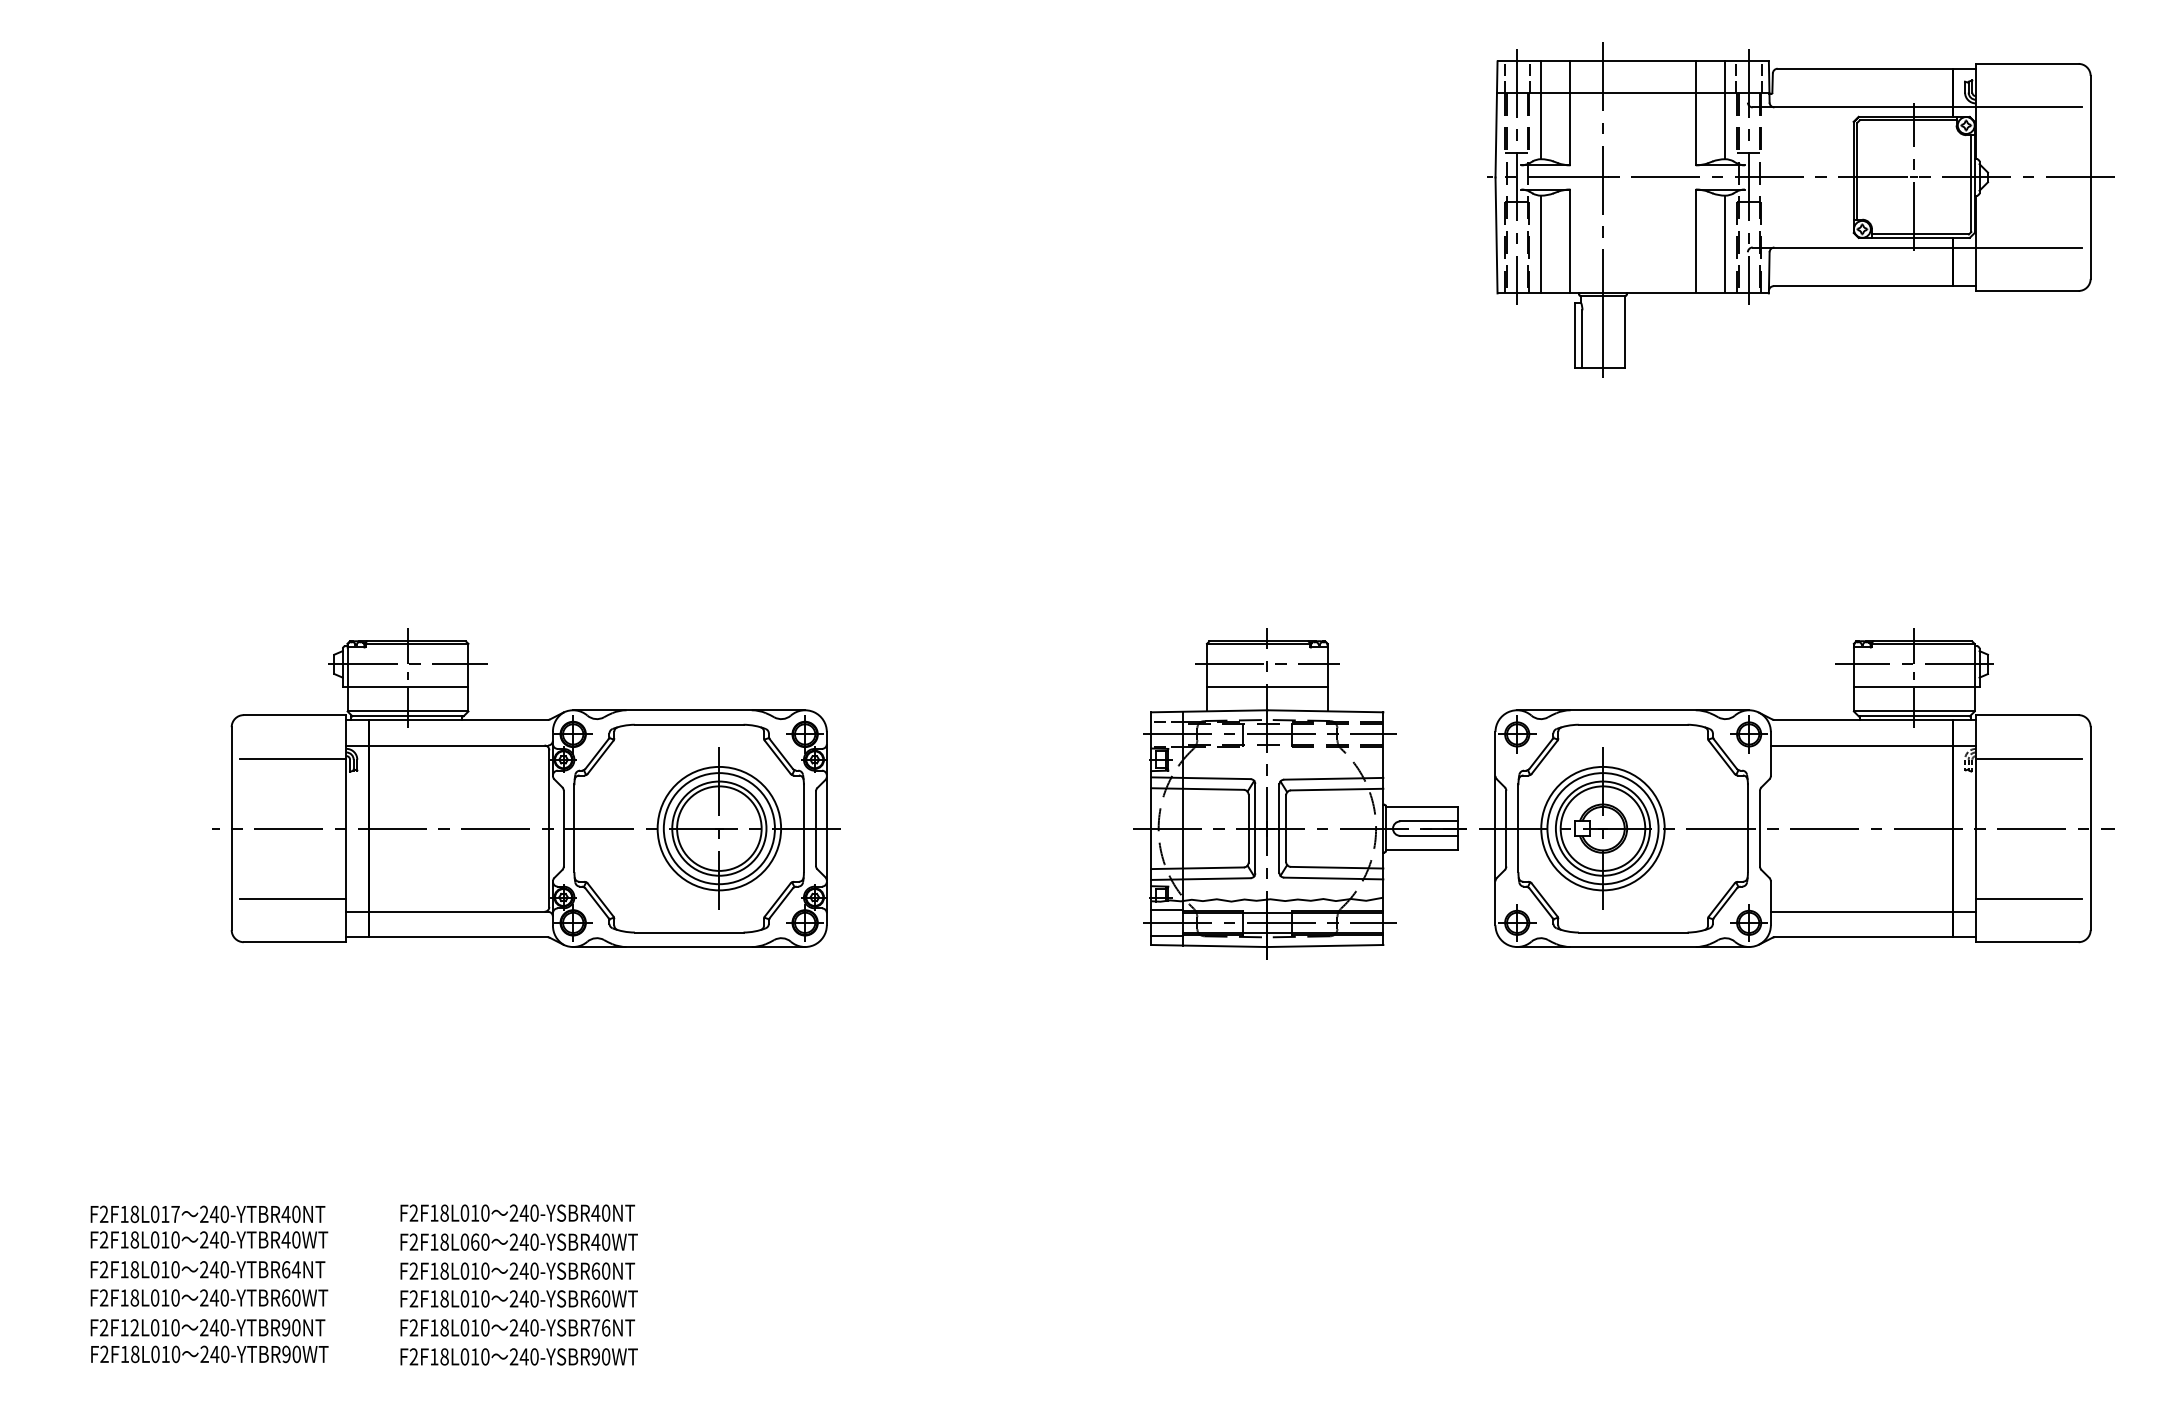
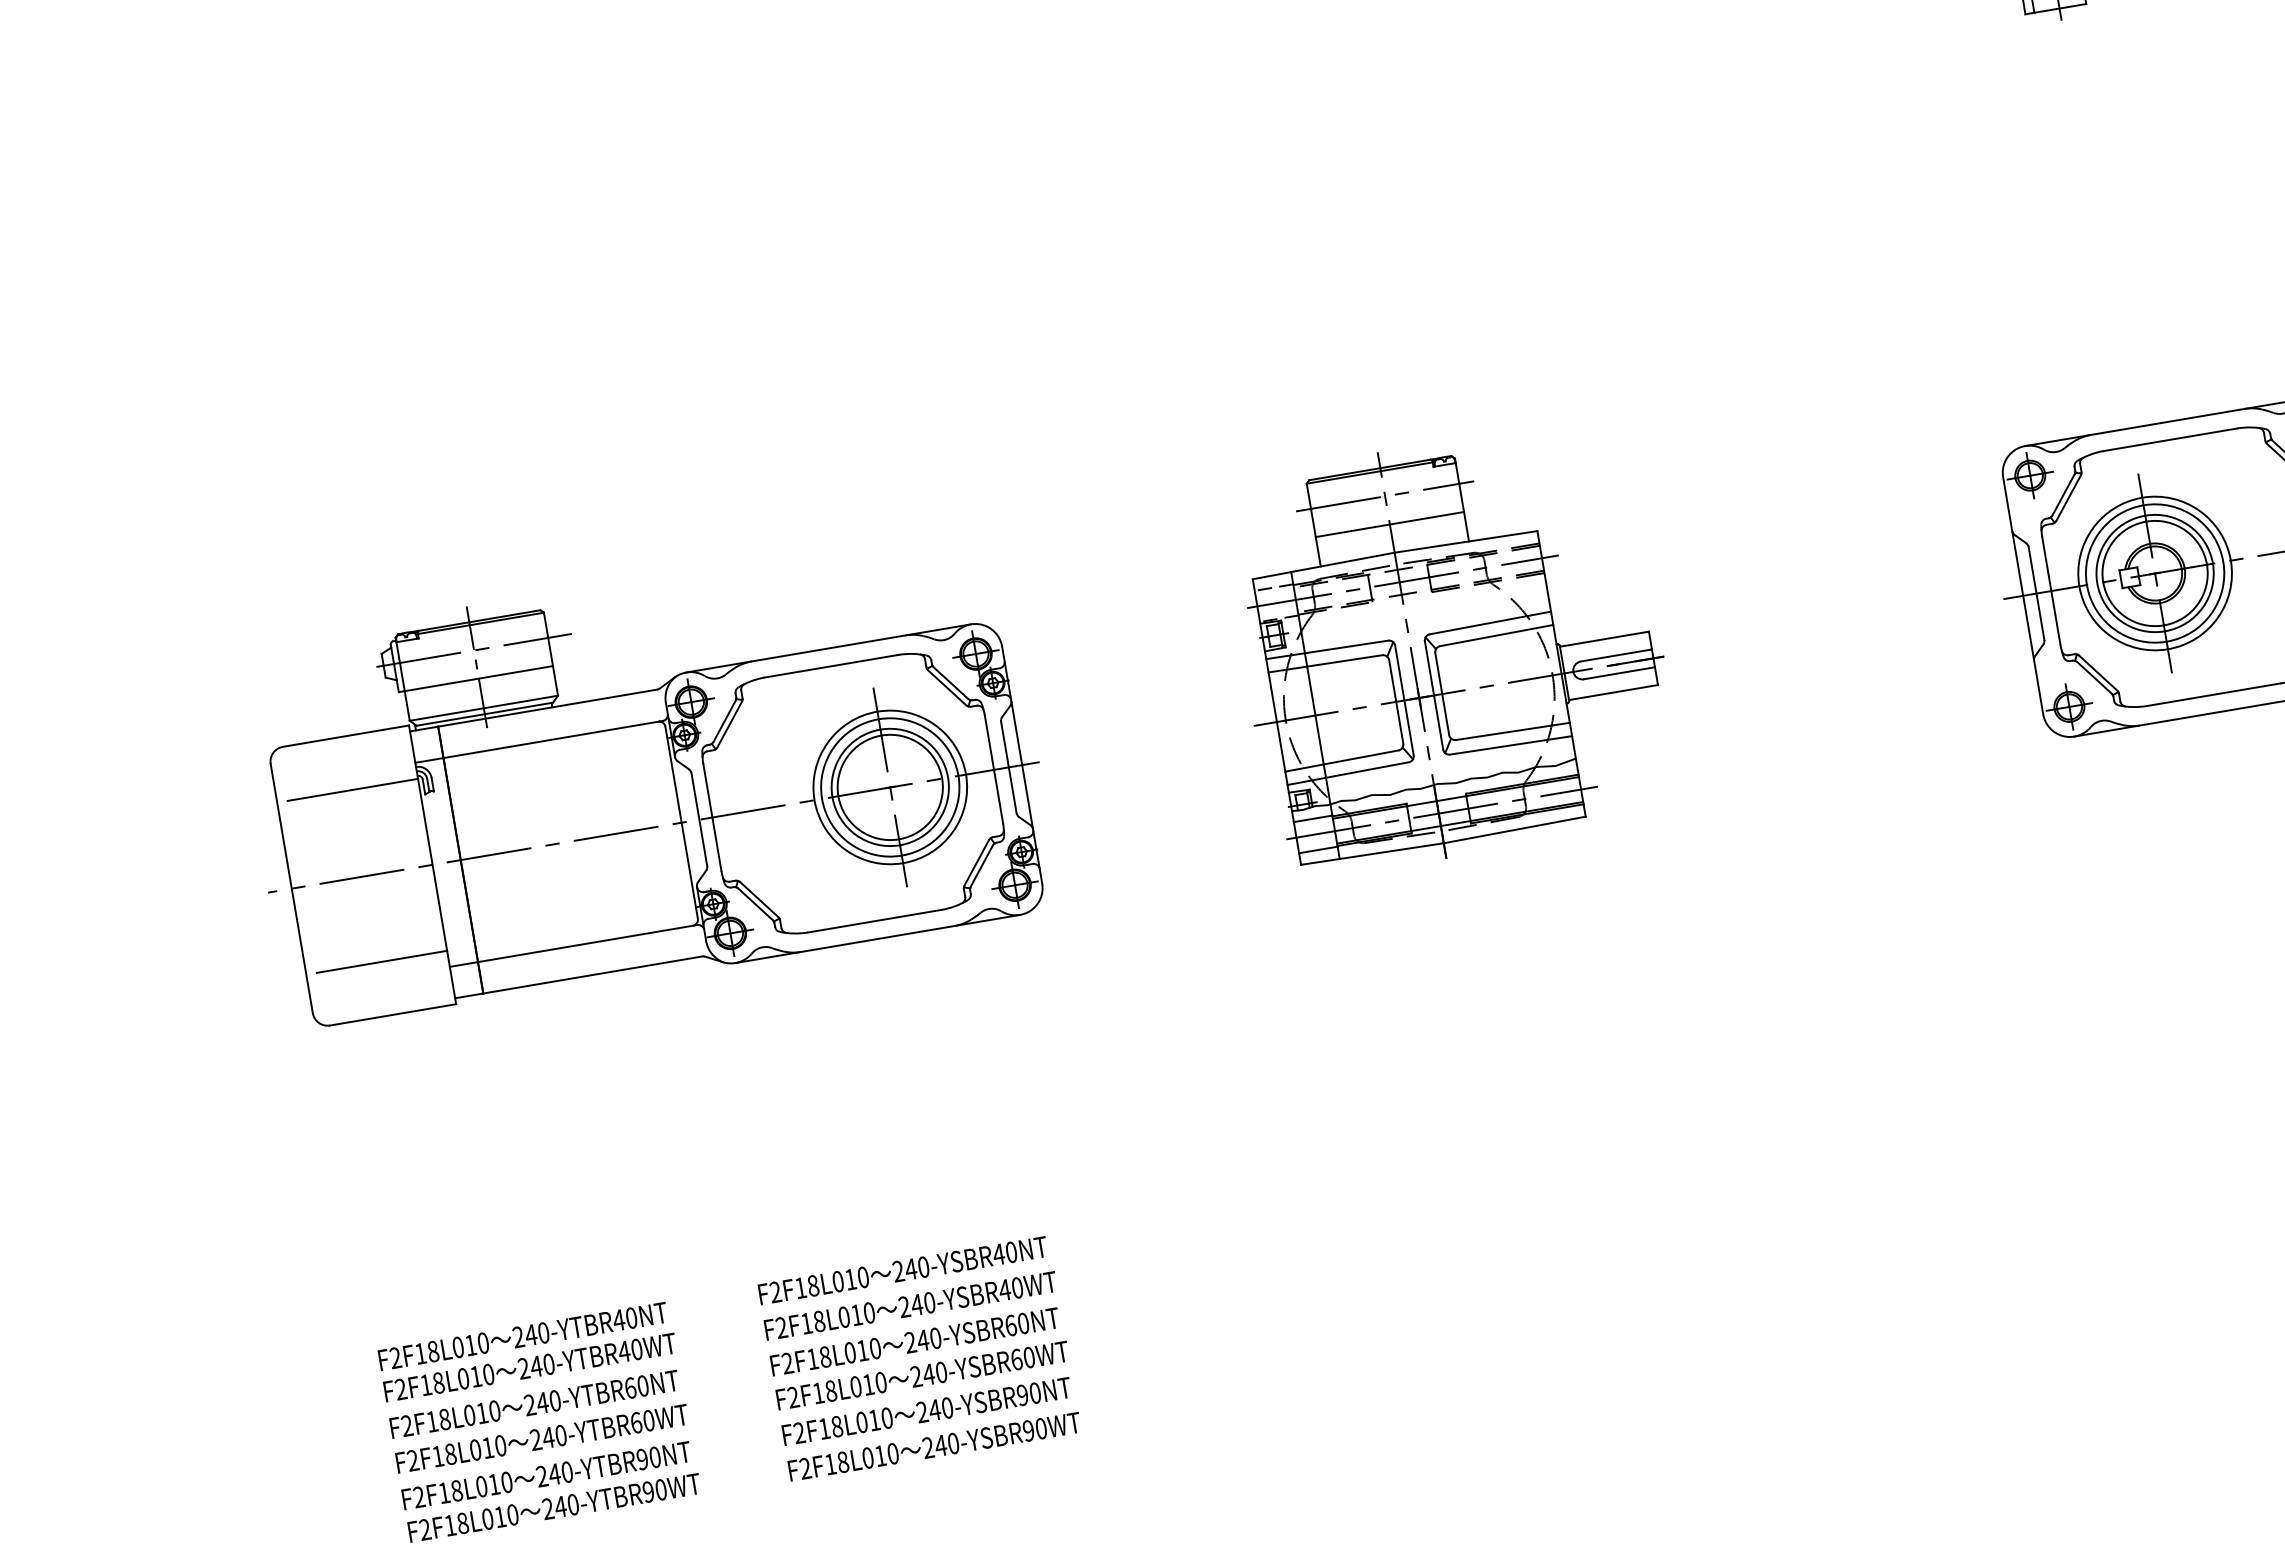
part: (526, 787) -> (645, 776), moved
part: (1299, 793) -> (1451, 648), moved
text: (175, 1214) -> (483, 1343), F2F18L017 -> F2F18L010
text: (475, 1241) -> (857, 1314), F2F18L060 -> F2F18L010
text: (295, 1269) -> (641, 1385), 240-YTBR64NT -> 240-YTBR60NT
text: (134, 1327) -> (456, 1490), F2F12L010 -> F2F18L010
text: (600, 1327) -> (1028, 1393), 240-YSBR76NT -> 240-YSBR90NT

